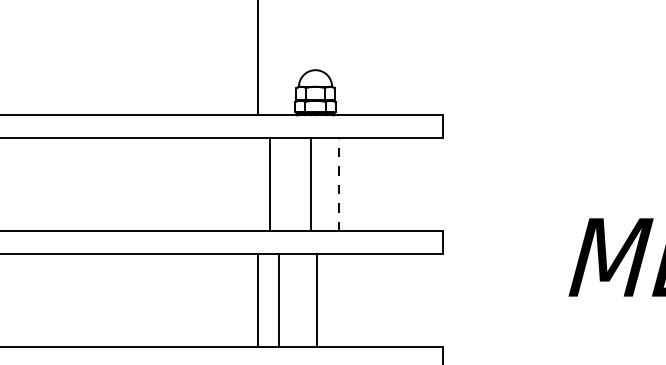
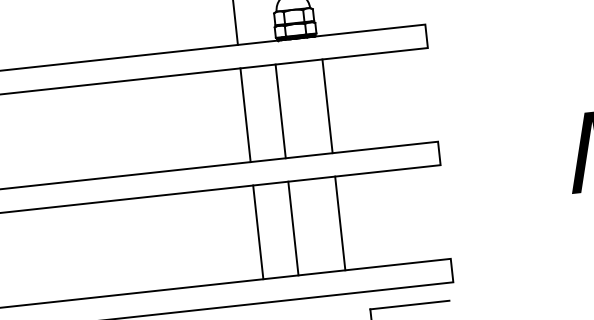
line: (269, 184) -> (245, 114), moved
line: (311, 184) -> (280, 111), moved
line: (338, 184) -> (327, 106), dashed -> solid
line: (279, 300) -> (293, 228), moved
line: (316, 300) -> (340, 223), moved

